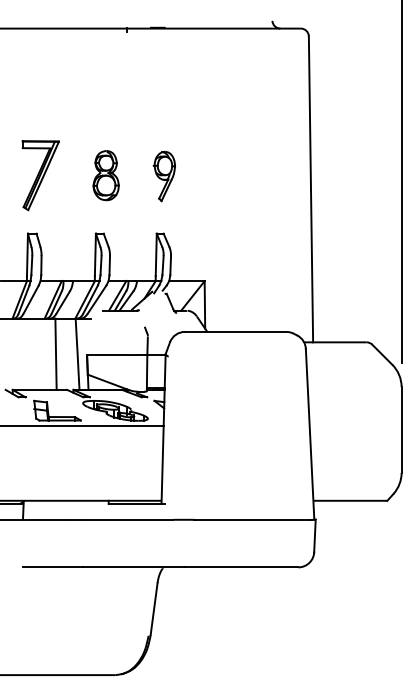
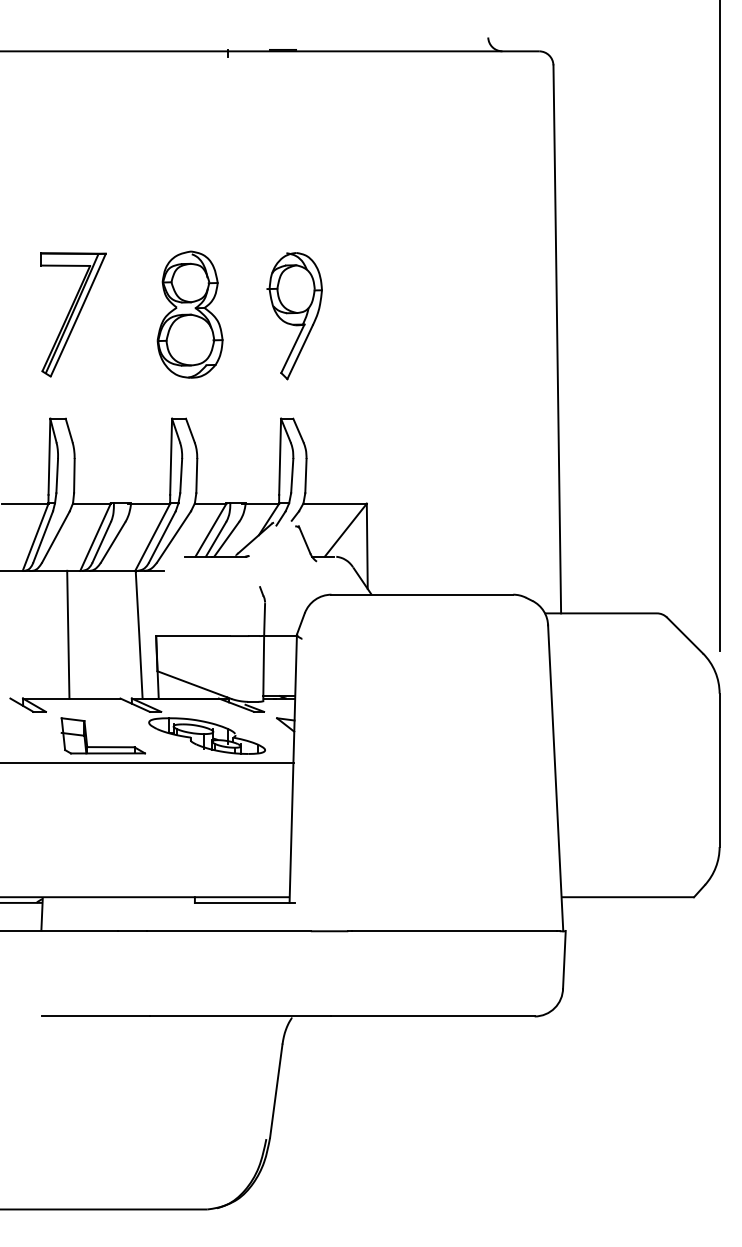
part: (106, 175) -> (190, 314), size x1.43
part: (164, 176) -> (294, 316), size x1.43
line: (55, 353) -> (67, 633), moved

